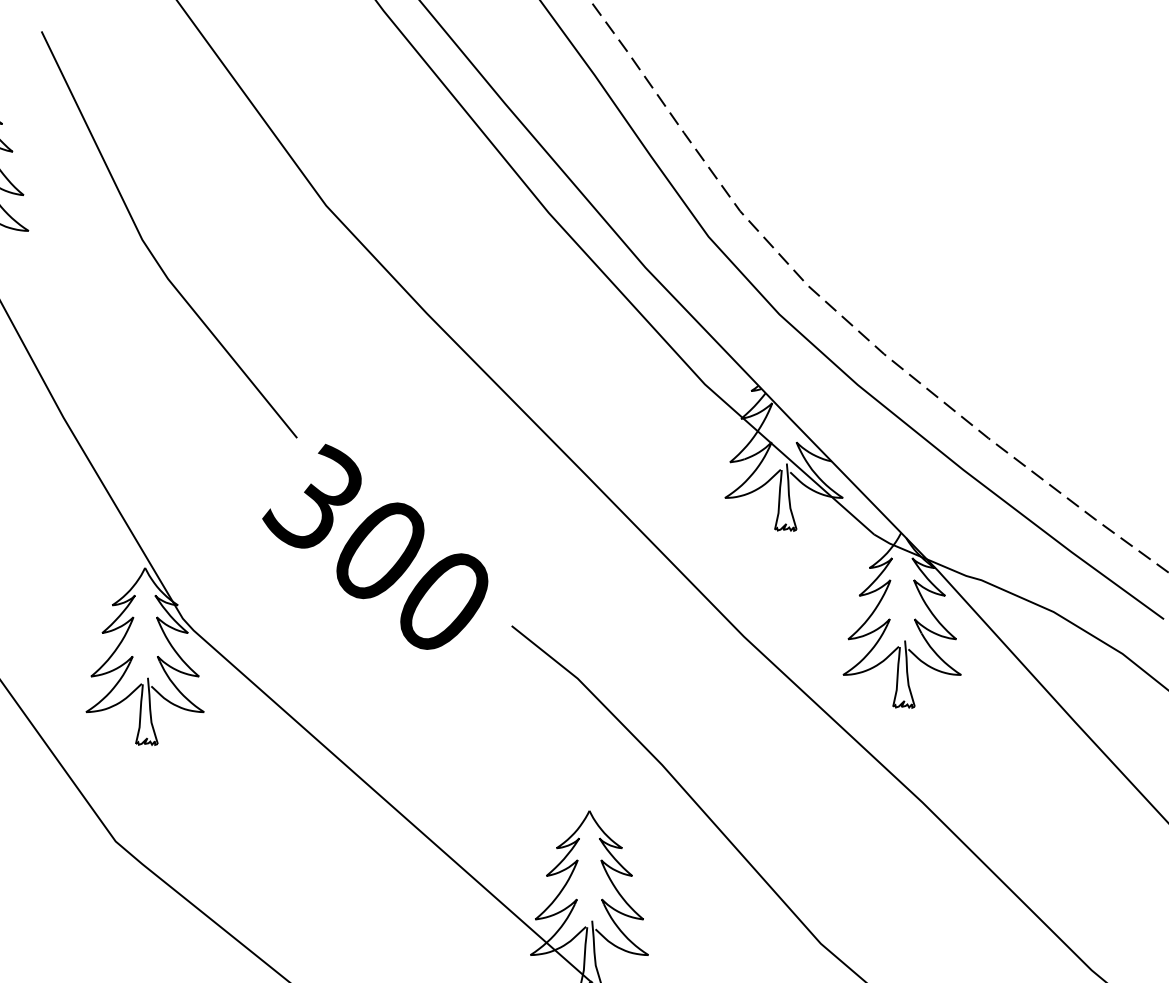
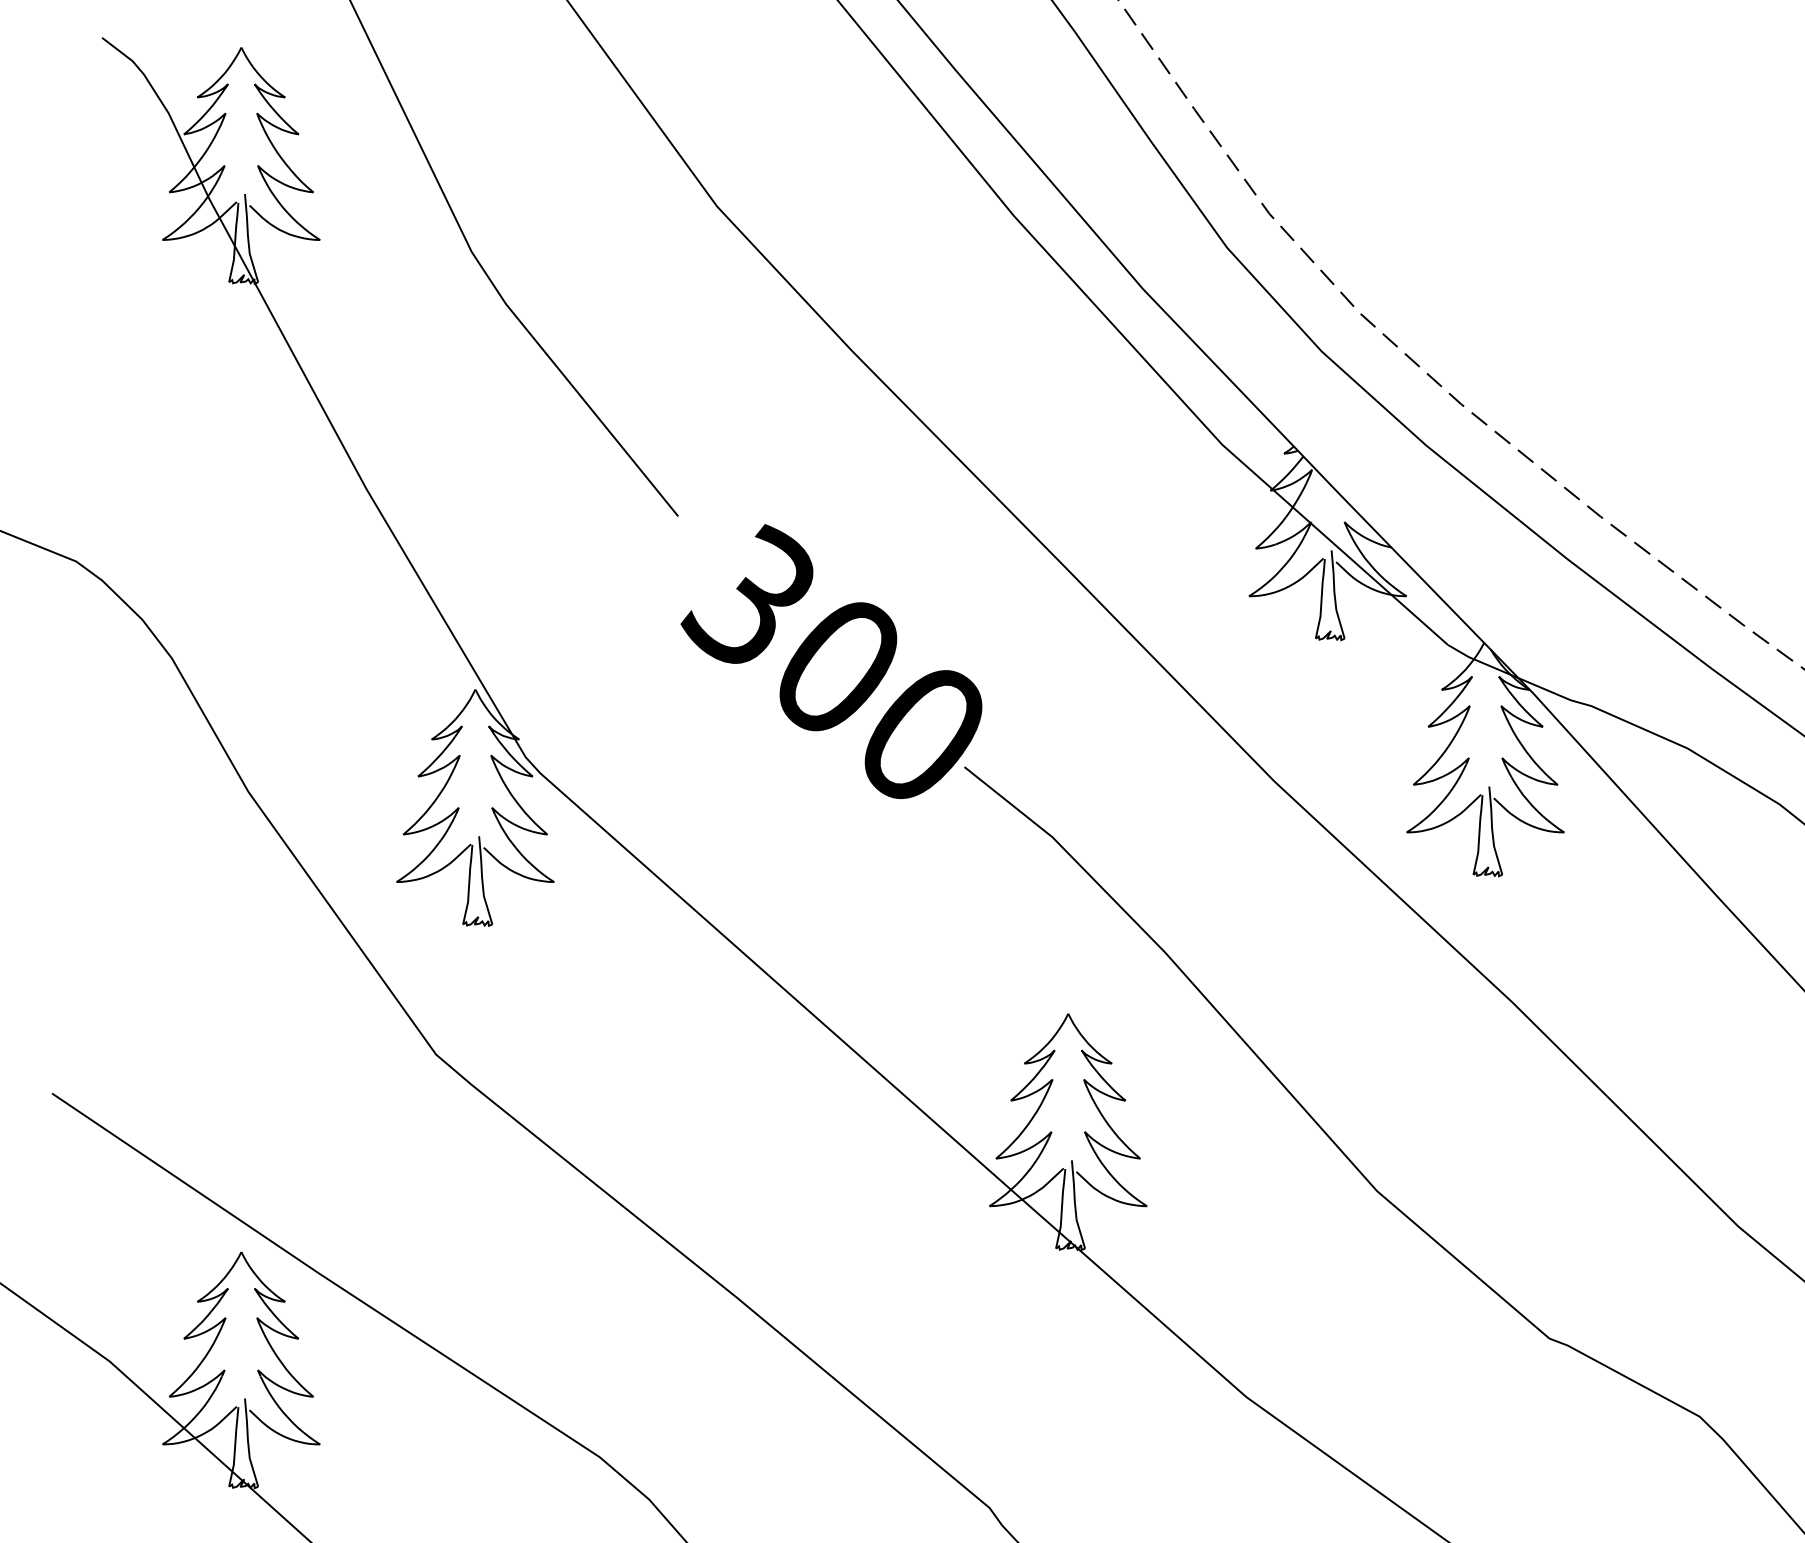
text: (375, 546) -> (831, 661), moved

